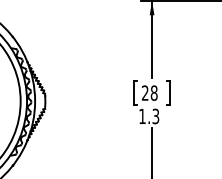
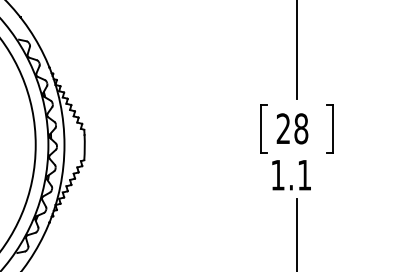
text: (155, 116) -> (303, 175), 1.3 -> 1.1

